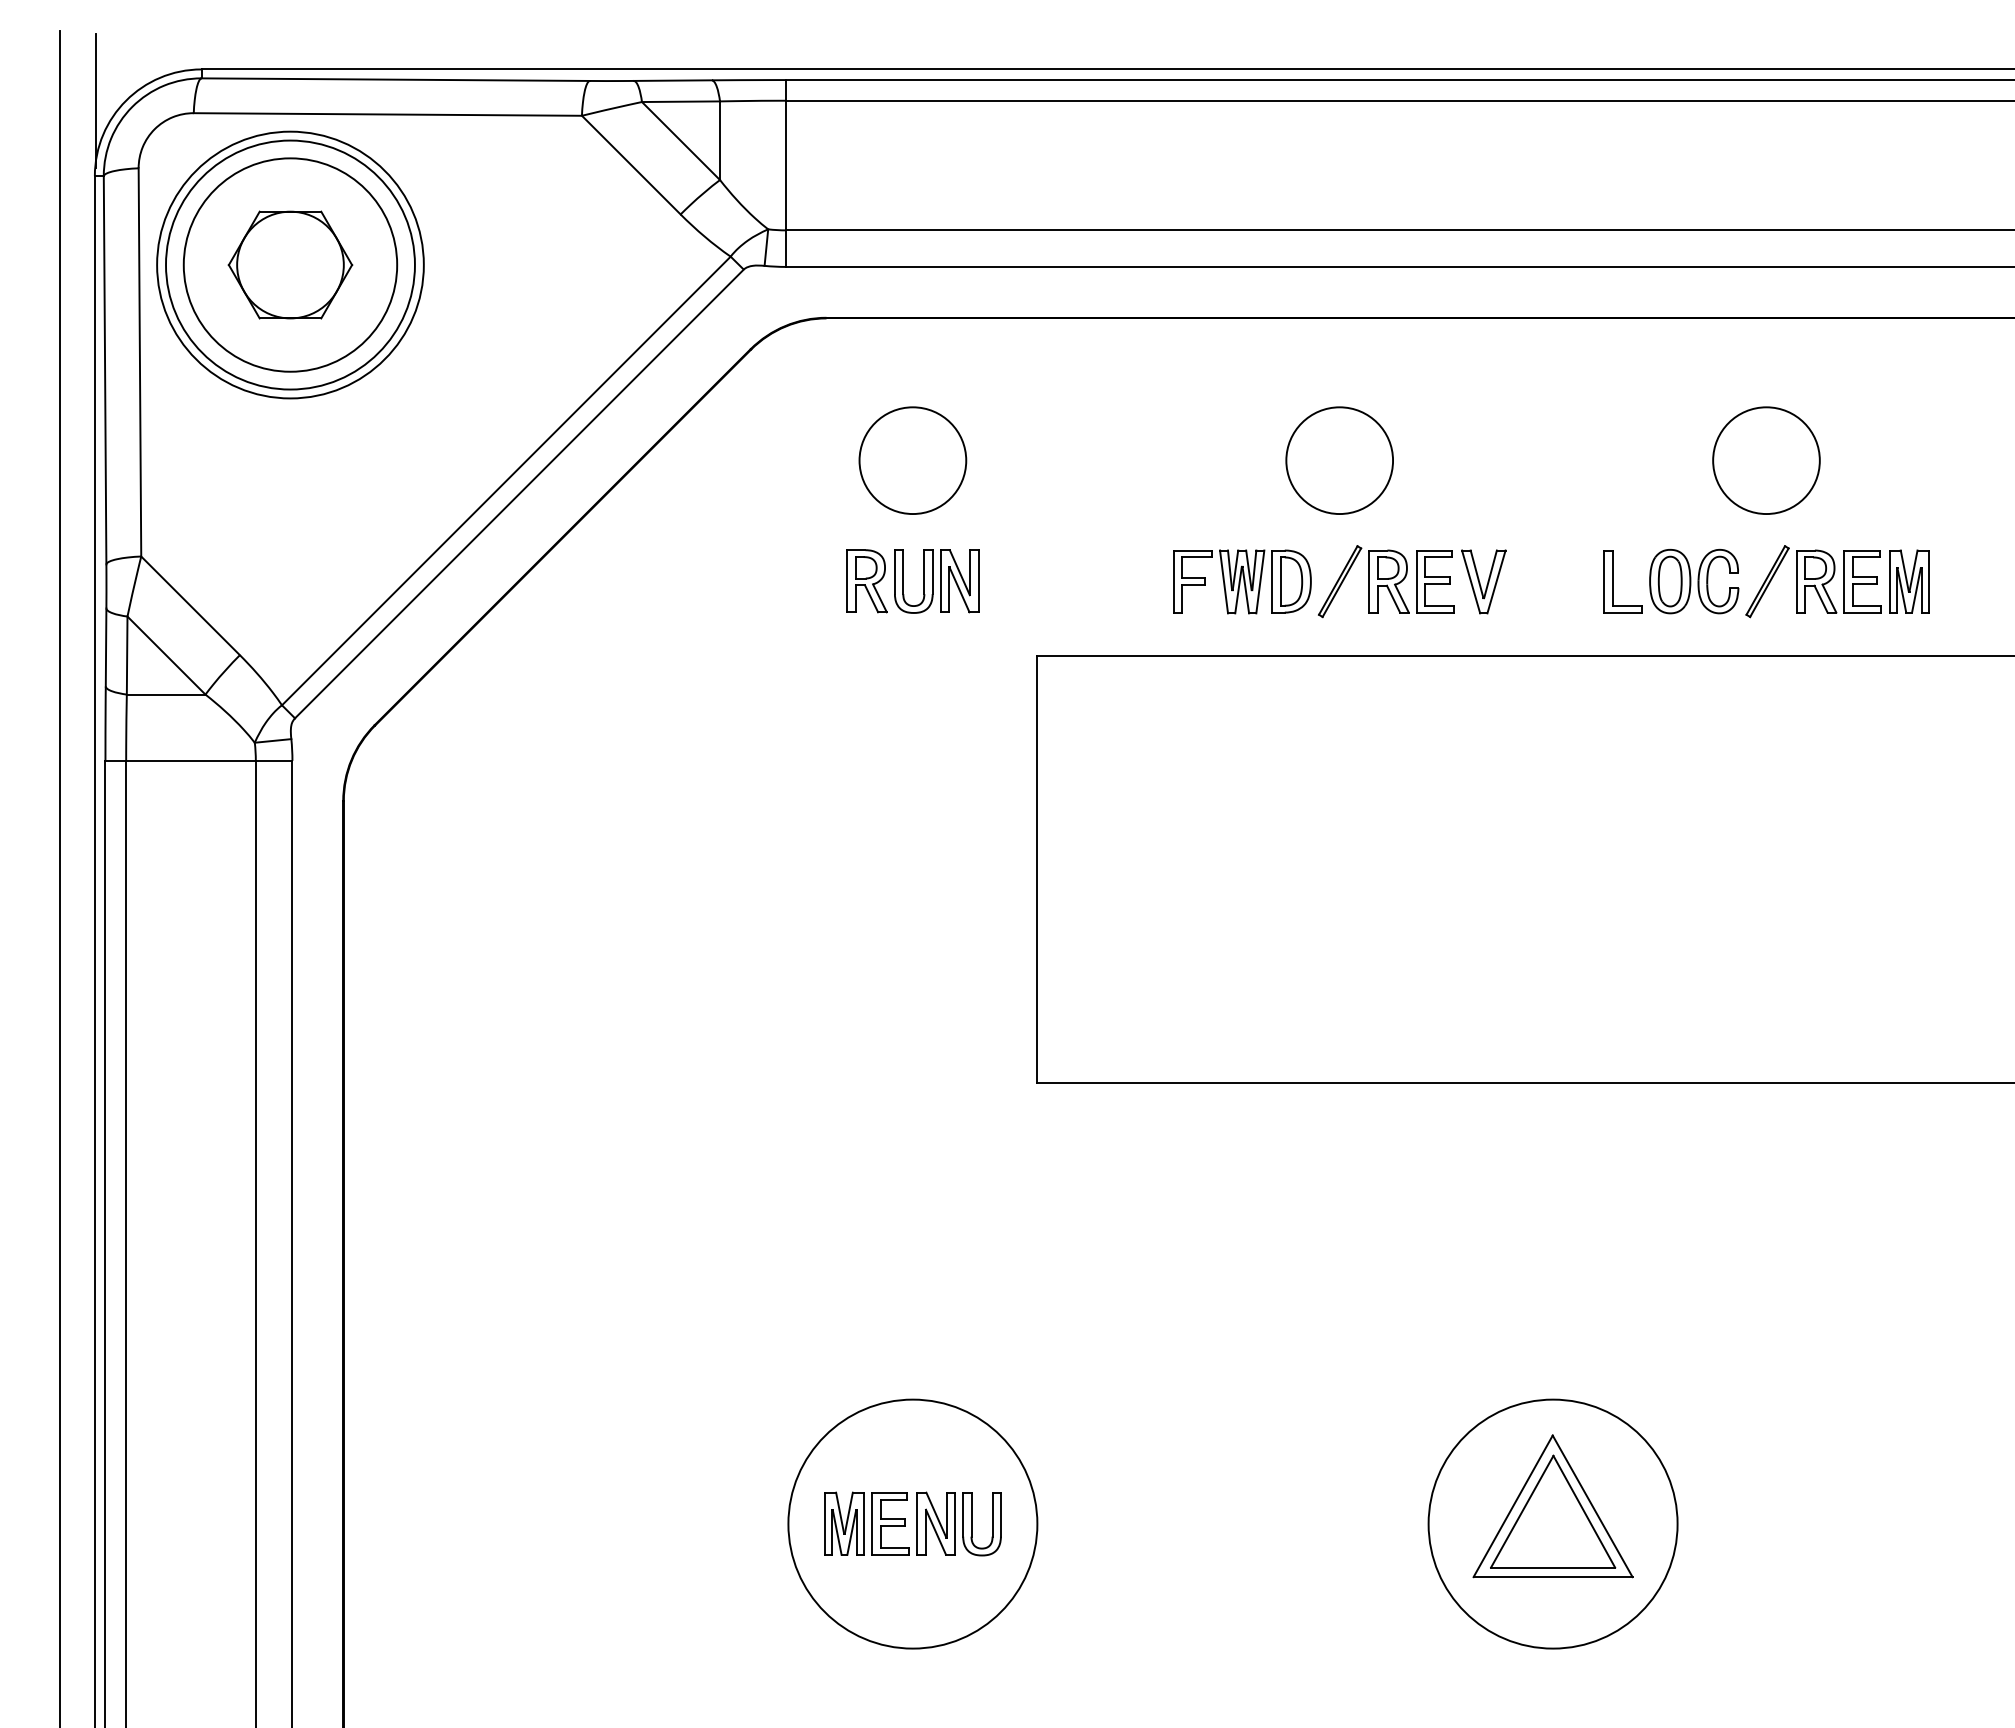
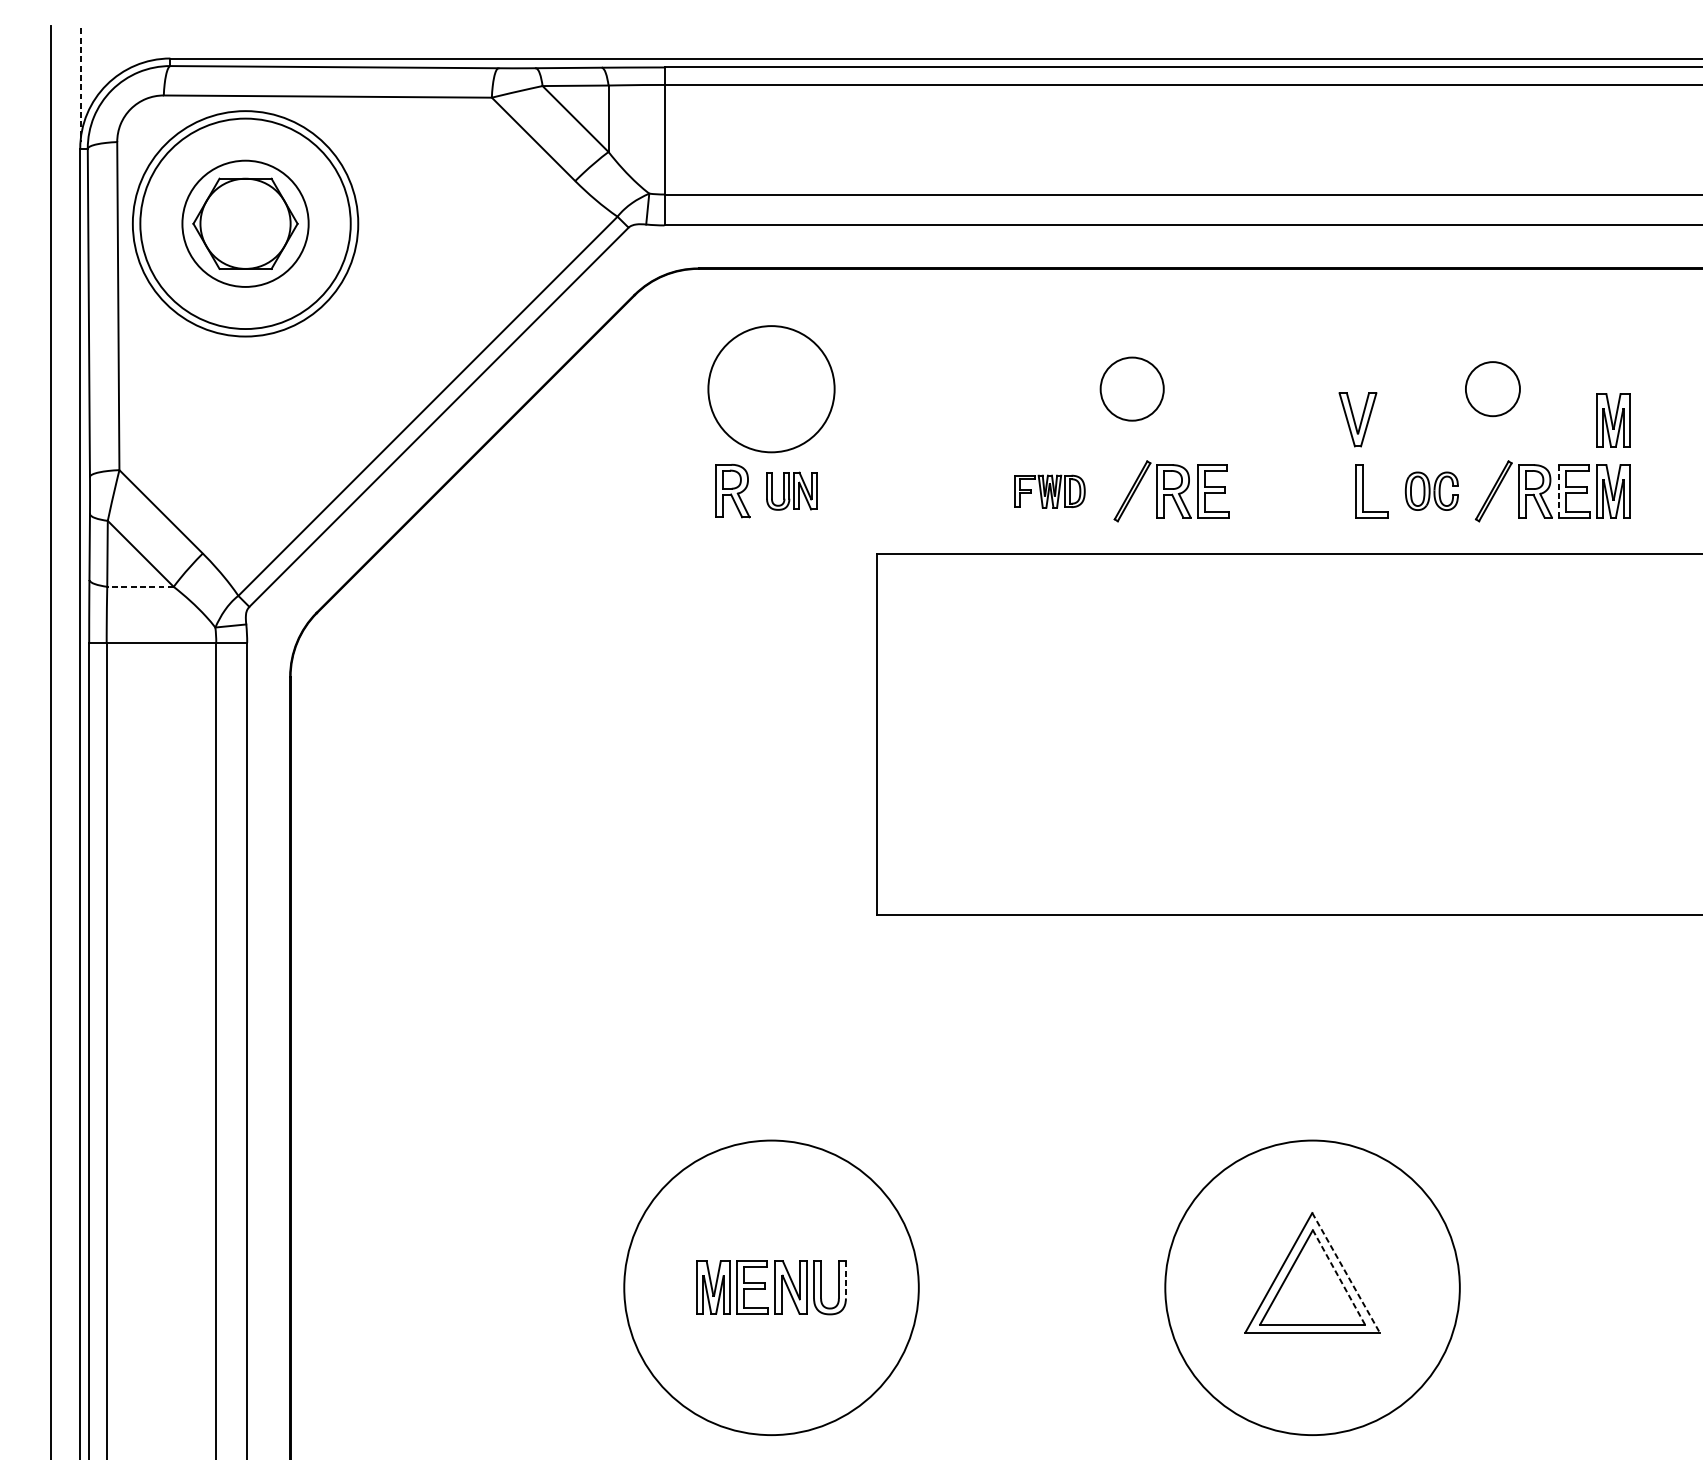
line: (95, 100) -> (80, 84), solid -> dashed
circle: (290, 264) -> (245, 223), size x0.7
circle: (912, 460) -> (771, 389), size x1.4
circle: (1339, 460) -> (1132, 389), size x0.7
circle: (1766, 460) -> (1492, 389), size x0.6
part: (1909, 497) -> (1613, 420), added
part: (936, 581) -> (791, 491), size x0.7
part: (1242, 581) -> (1050, 491), size x0.6
part: (1483, 581) -> (1357, 419), moved
part: (1694, 581) -> (1432, 491), size x0.7
line: (1844, 581) -> (1558, 491), solid -> dashed
line: (165, 694) -> (139, 586), solid -> dashed
line: (1592, 1506) -> (1345, 1272), solid -> dashed
line: (1584, 1511) -> (1339, 1277), solid -> dashed
line: (1000, 1514) -> (845, 1279), solid -> dashed
circle: (912, 1523) -> (771, 1287), size x1.4
circle: (1552, 1523) -> (1312, 1287), size x1.4

